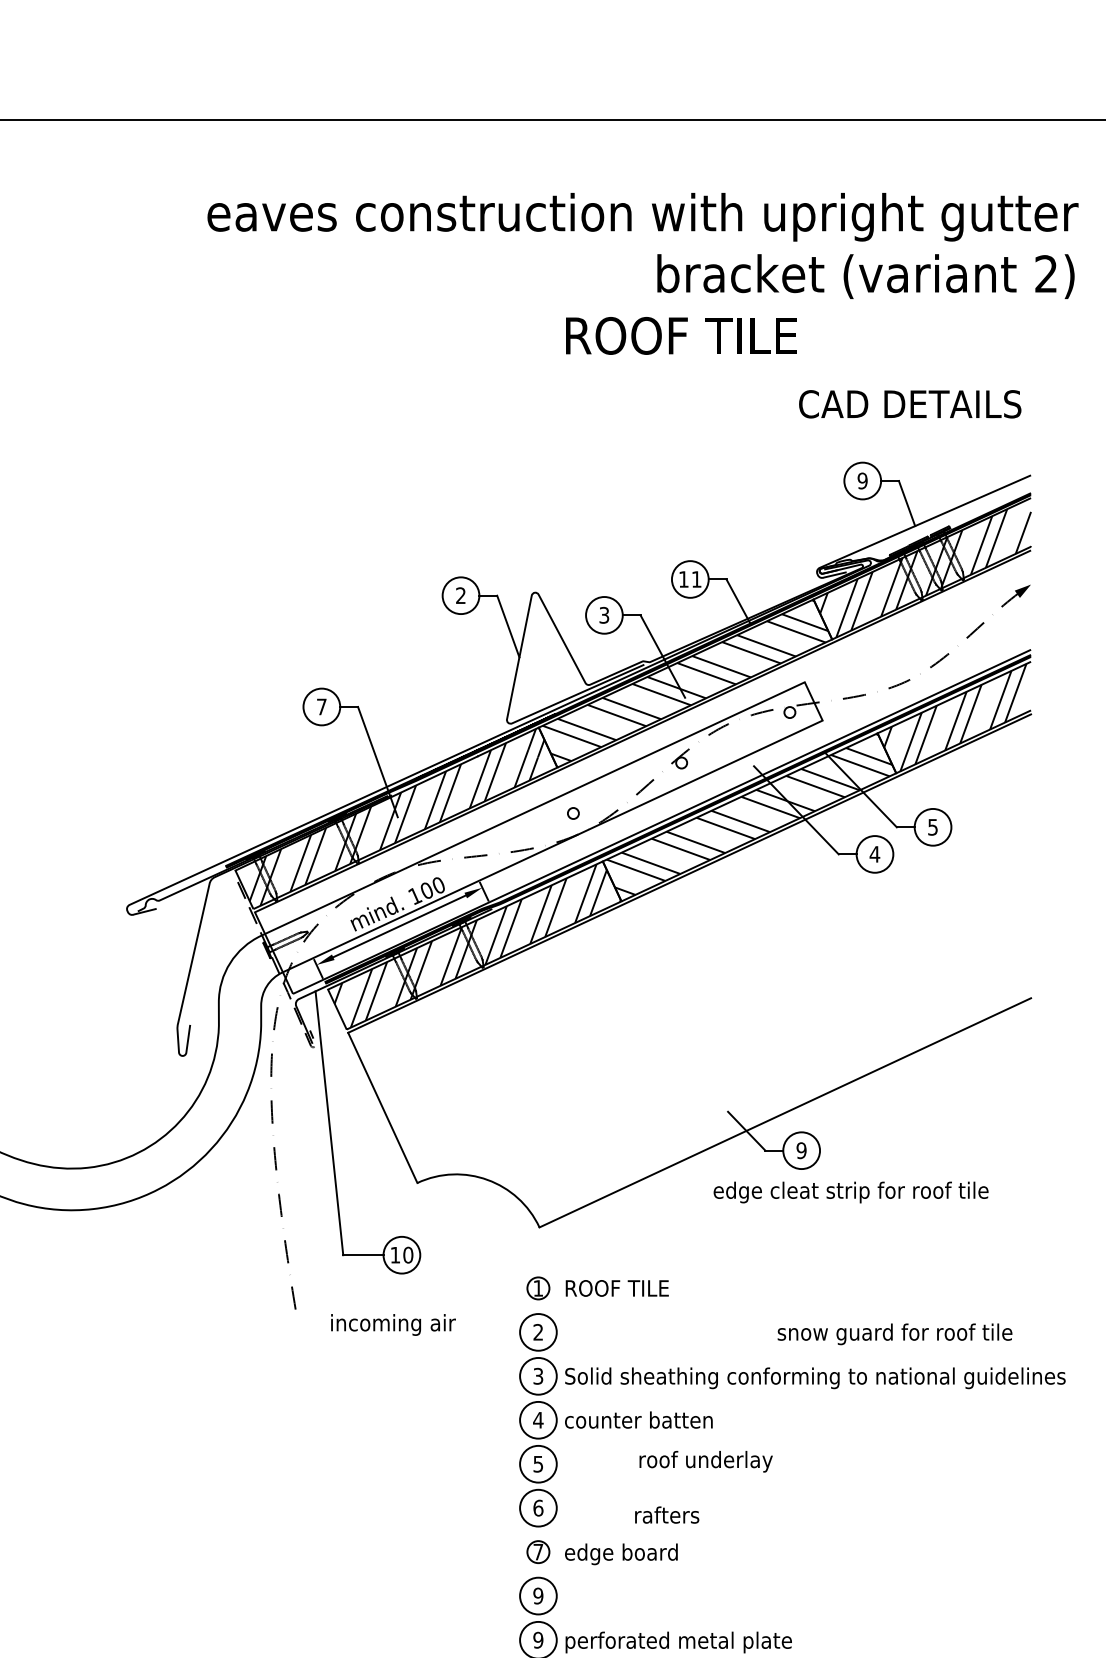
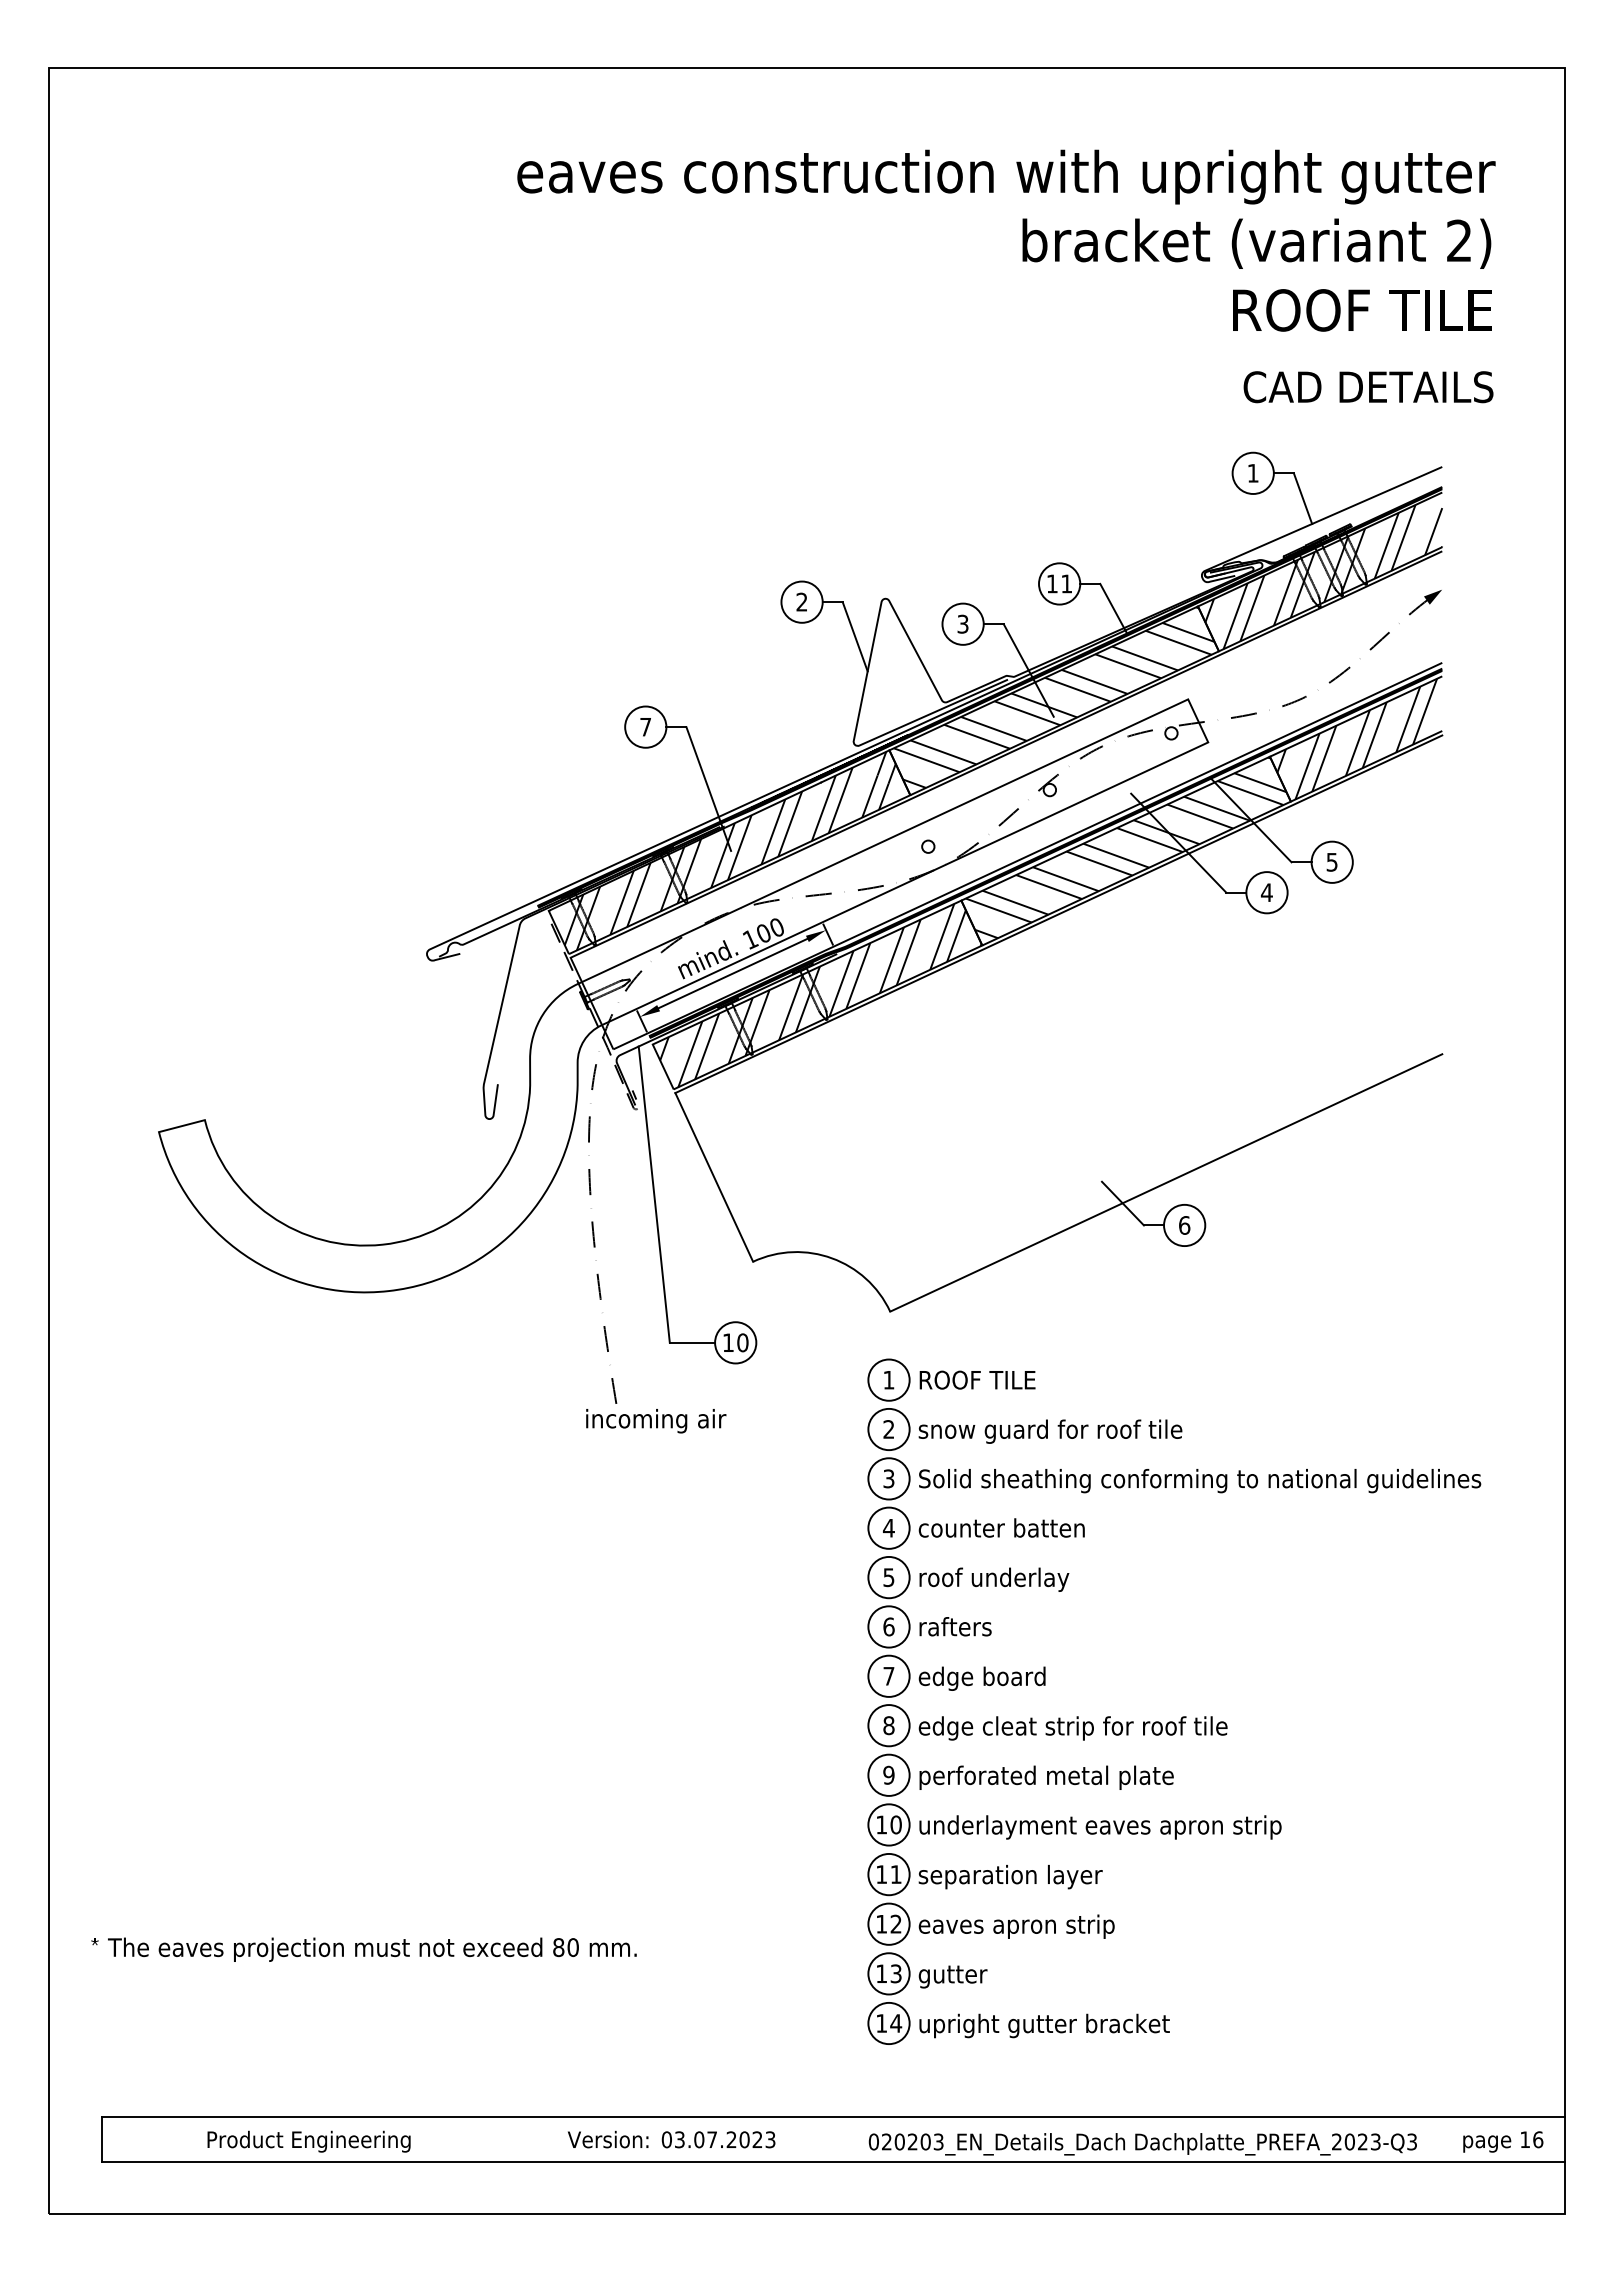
text: (681, 336) -> (1362, 310), moved
text: (910, 404) -> (1368, 387), moved
text: (862, 480) -> (1252, 472), 9 -> 1
text: (801, 1150) -> (1184, 1225), 9 -> 6
text: (850, 1192) -> (1072, 1728), moved
circle: (537, 1287) -> (888, 1379), size x1.67
text: (393, 1325) -> (656, 1421), moved
text: (895, 1334) -> (1050, 1431), moved
text: (706, 1461) -> (994, 1579), moved
text: (667, 1514) -> (955, 1626), moved
circle: (537, 1551) -> (888, 1675), size x1.67
text: (537, 1595) -> (888, 1725), 9 -> 8

